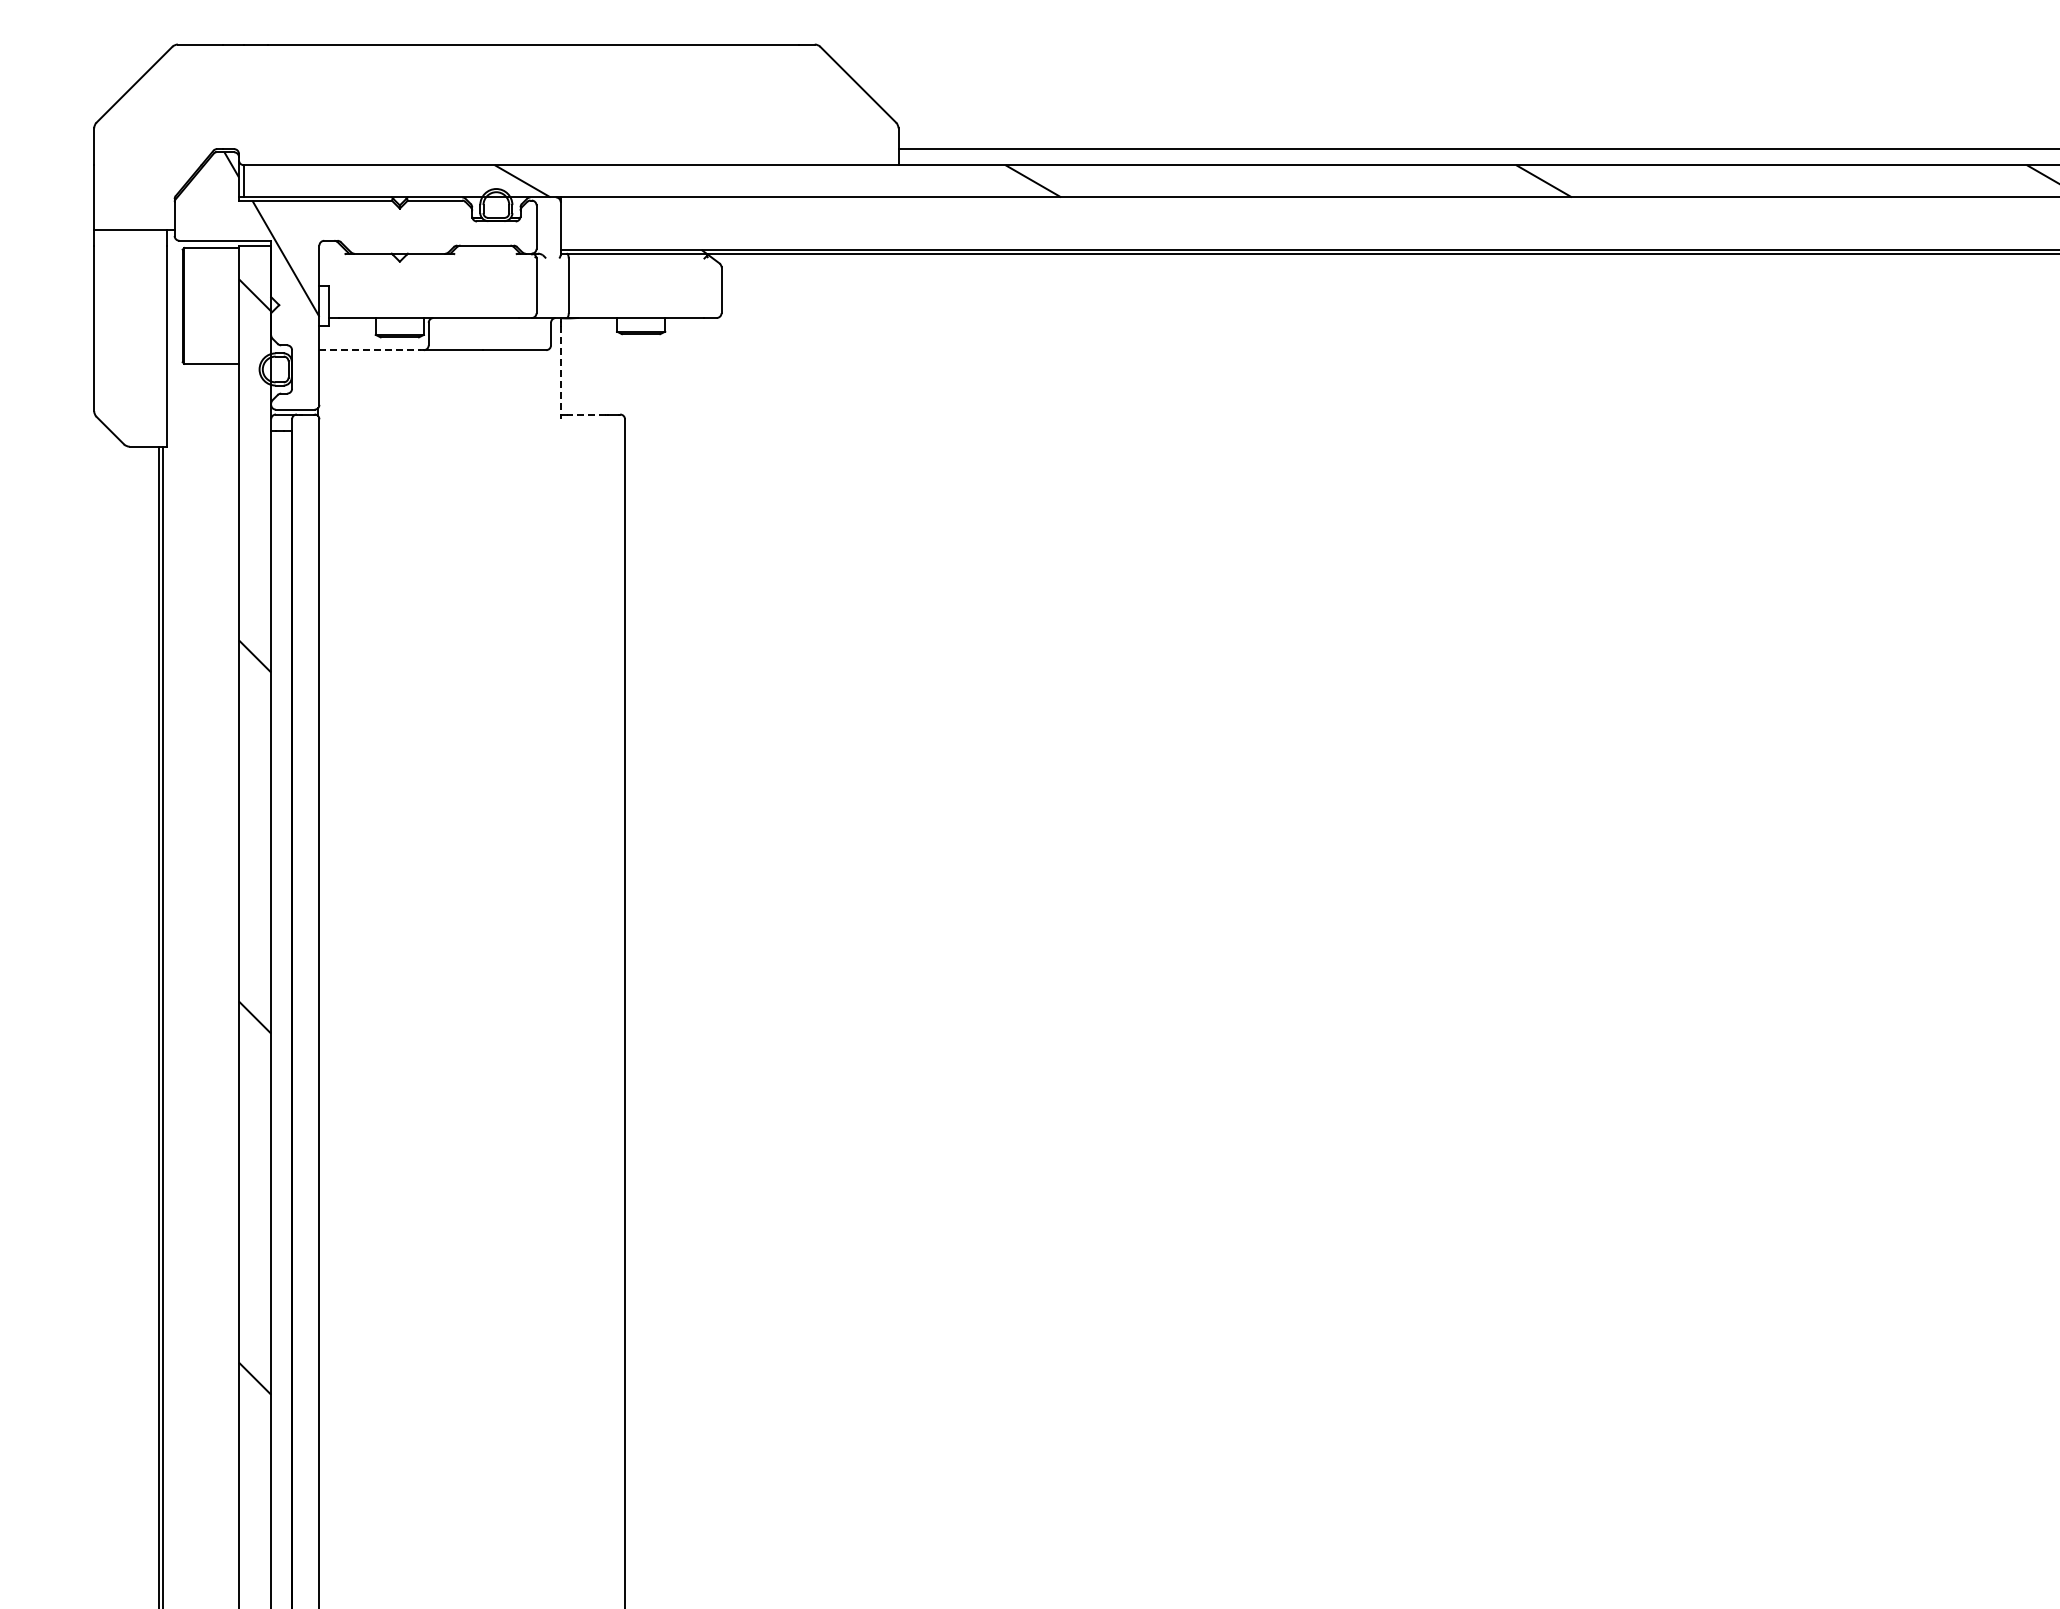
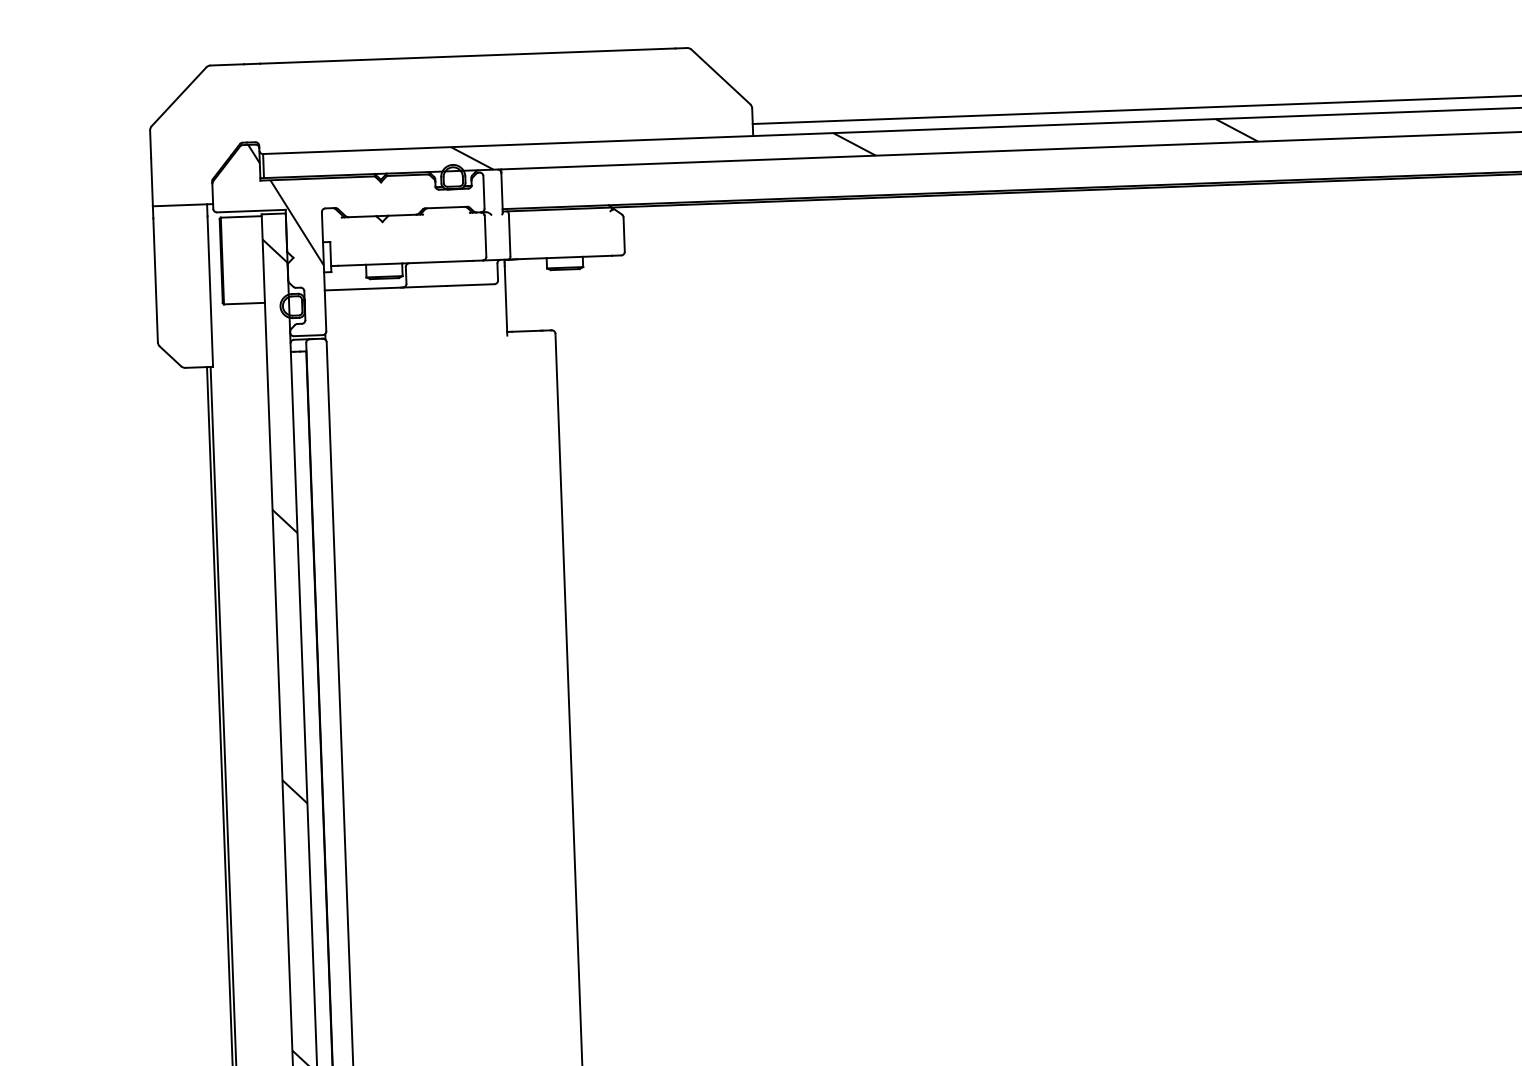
line: (370, 350) -> (363, 289), dashed -> solid
line: (560, 372) -> (505, 300), dashed -> solid
line: (586, 414) -> (526, 331), dashed -> solid

